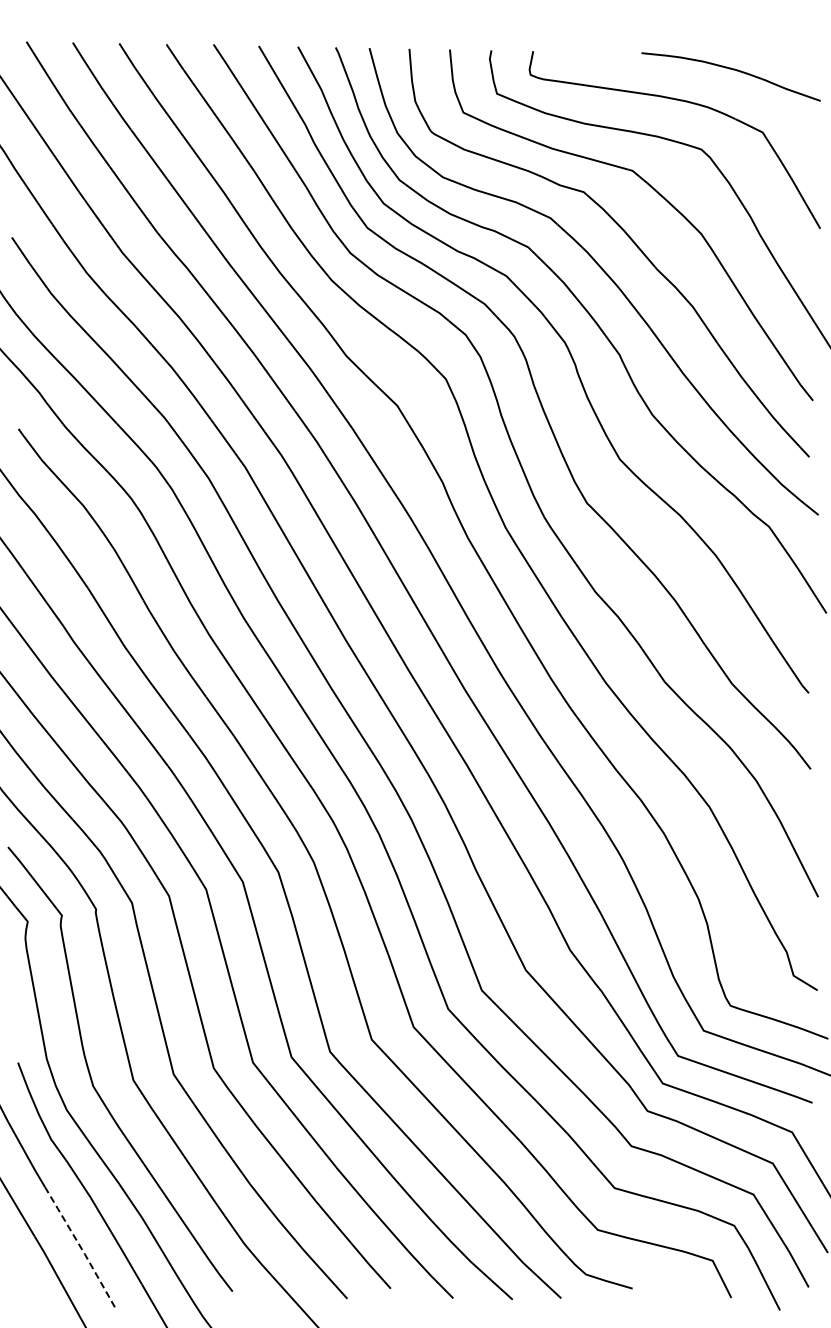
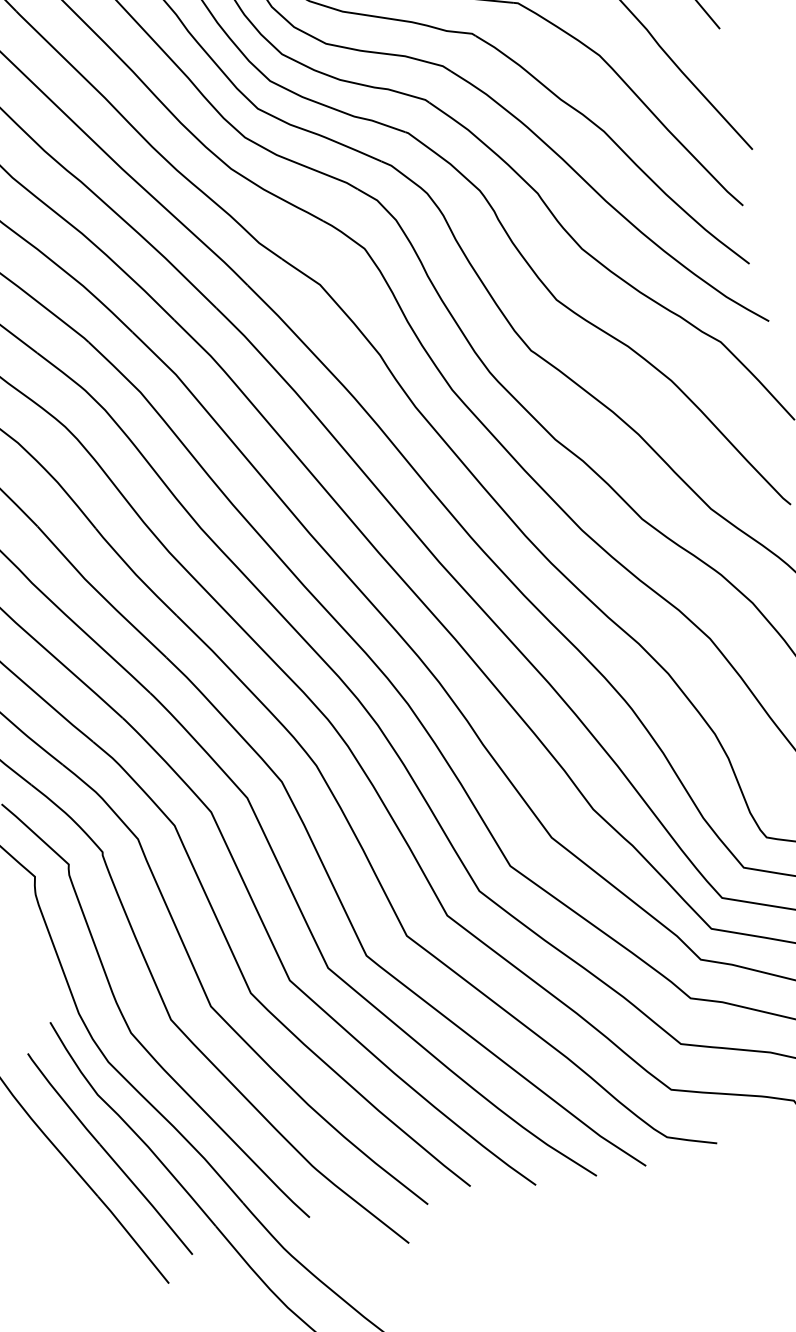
line: (80, 1247) -> (146, 1199), dashed -> solid

